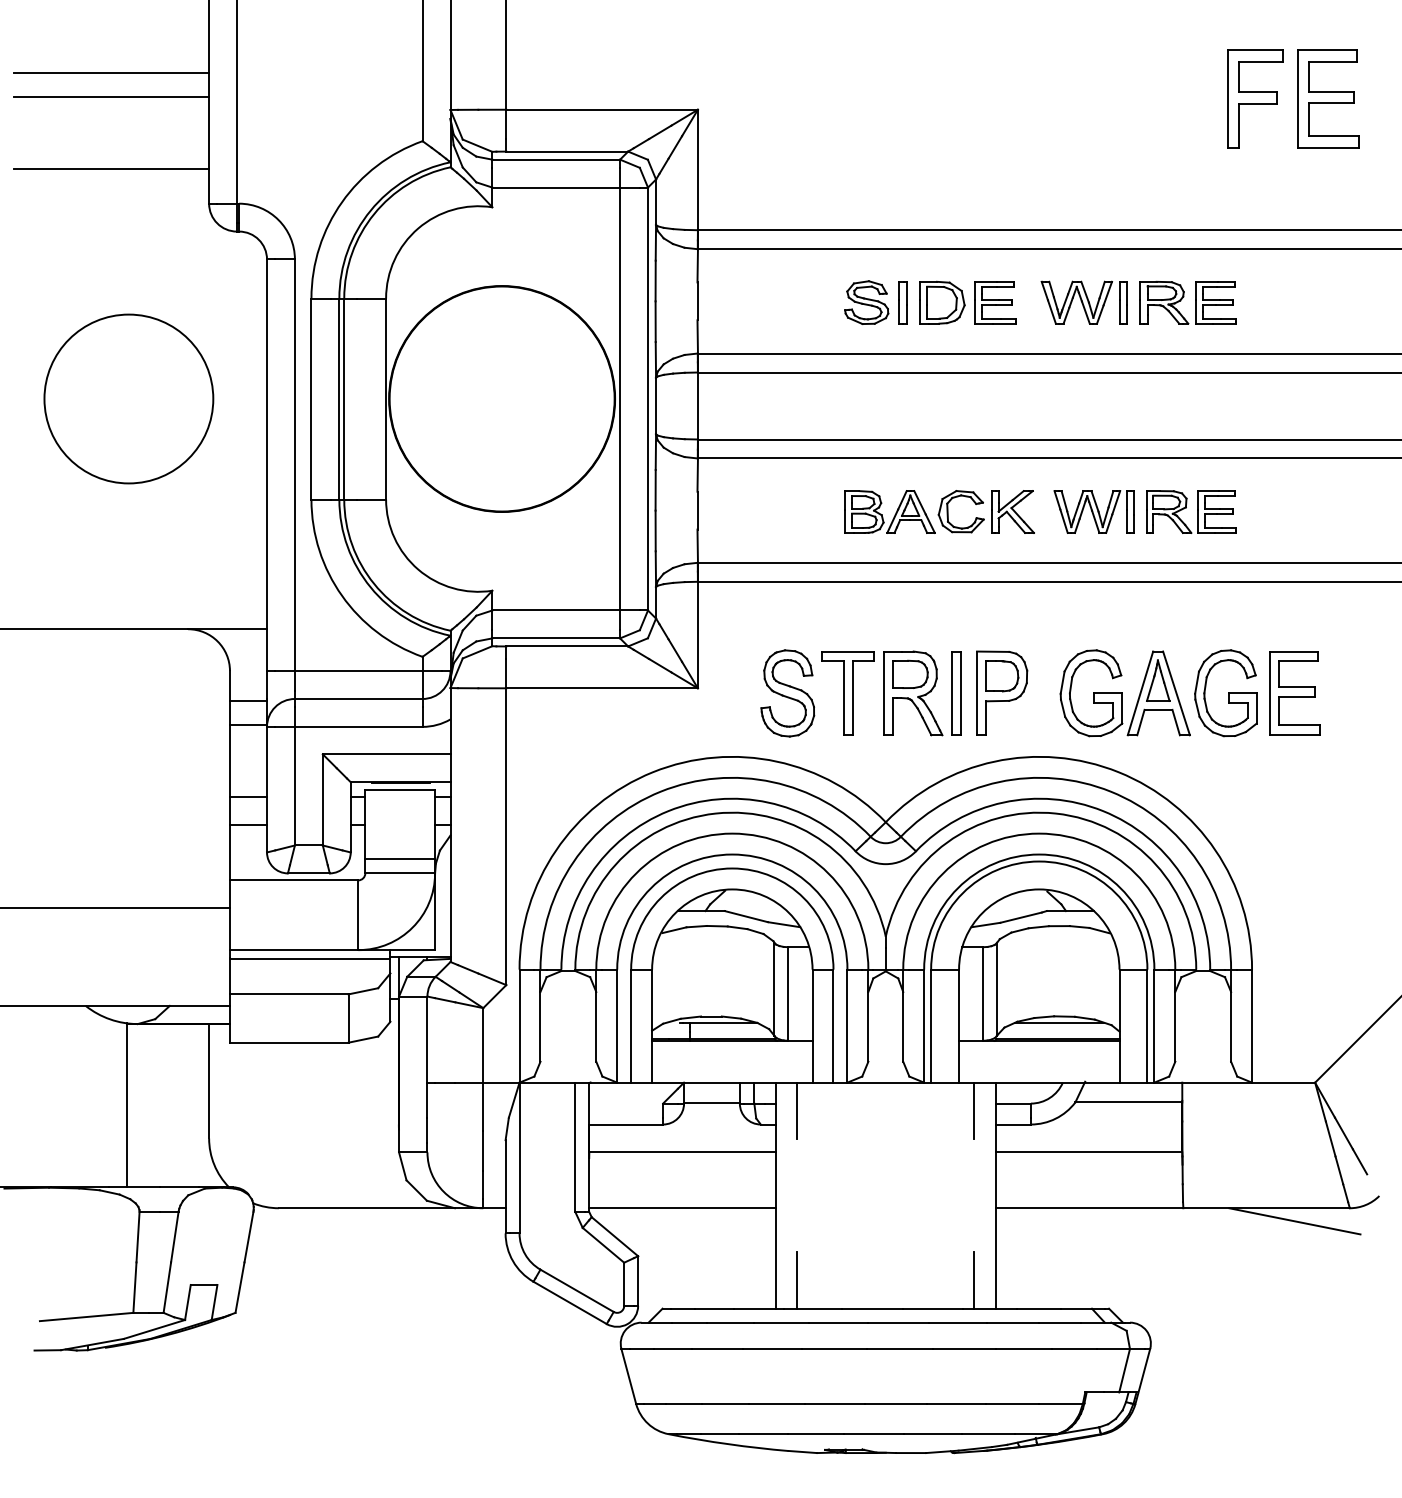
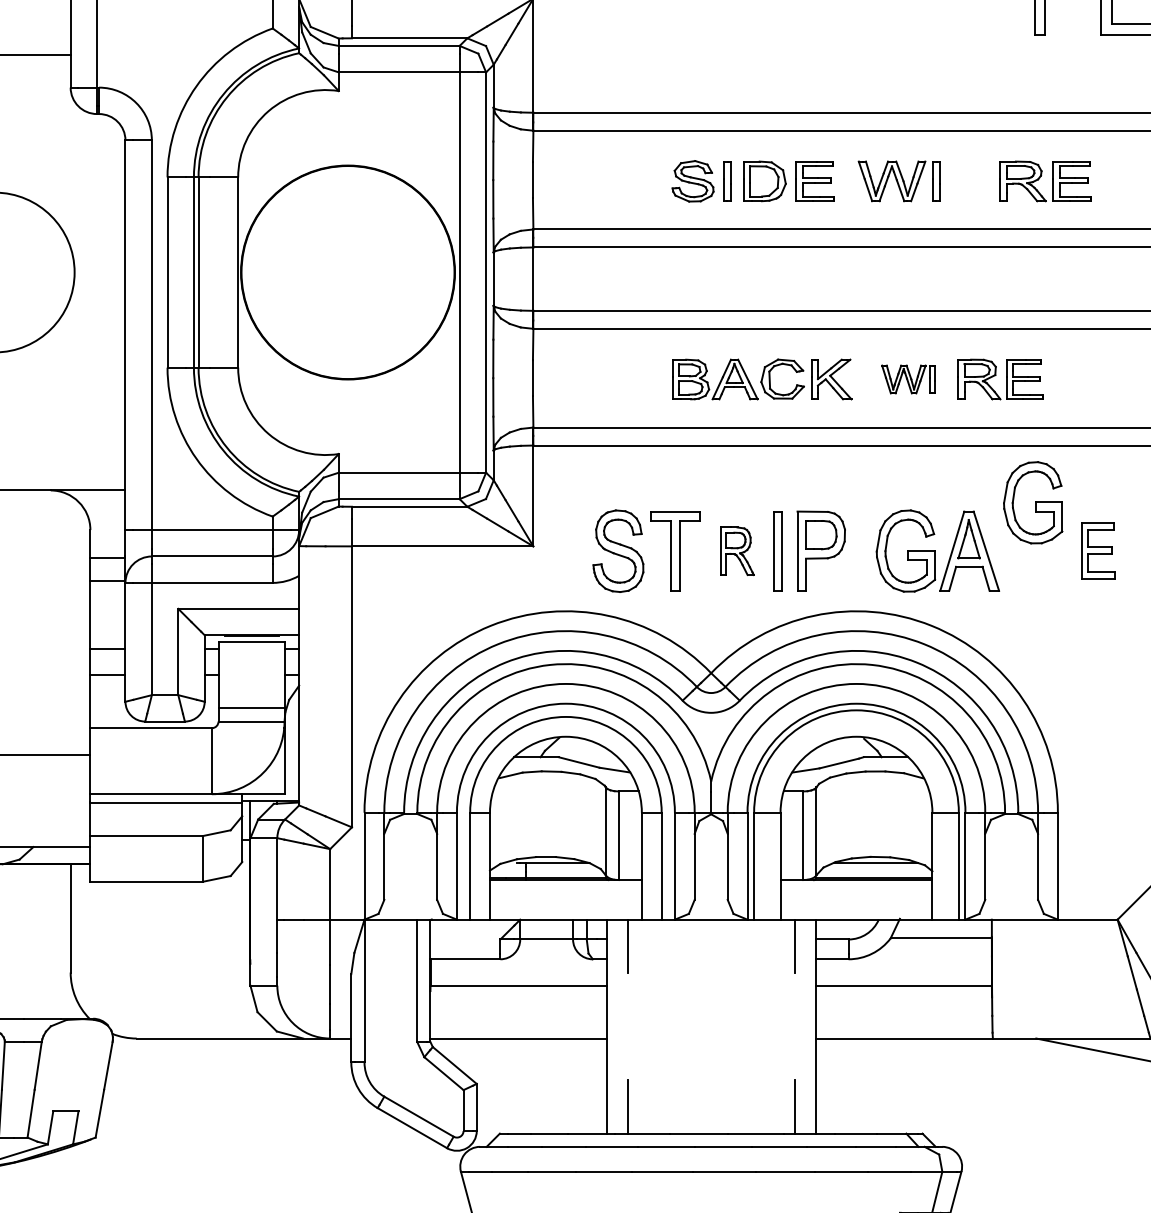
part: (1187, 302) -> (1045, 181), moved
part: (1093, 511) -> (907, 379), size x0.7
part: (913, 693) -> (737, 551), size x0.6
part: (1225, 693) -> (1032, 503), moved
part: (1294, 693) -> (1098, 551), size x0.7

